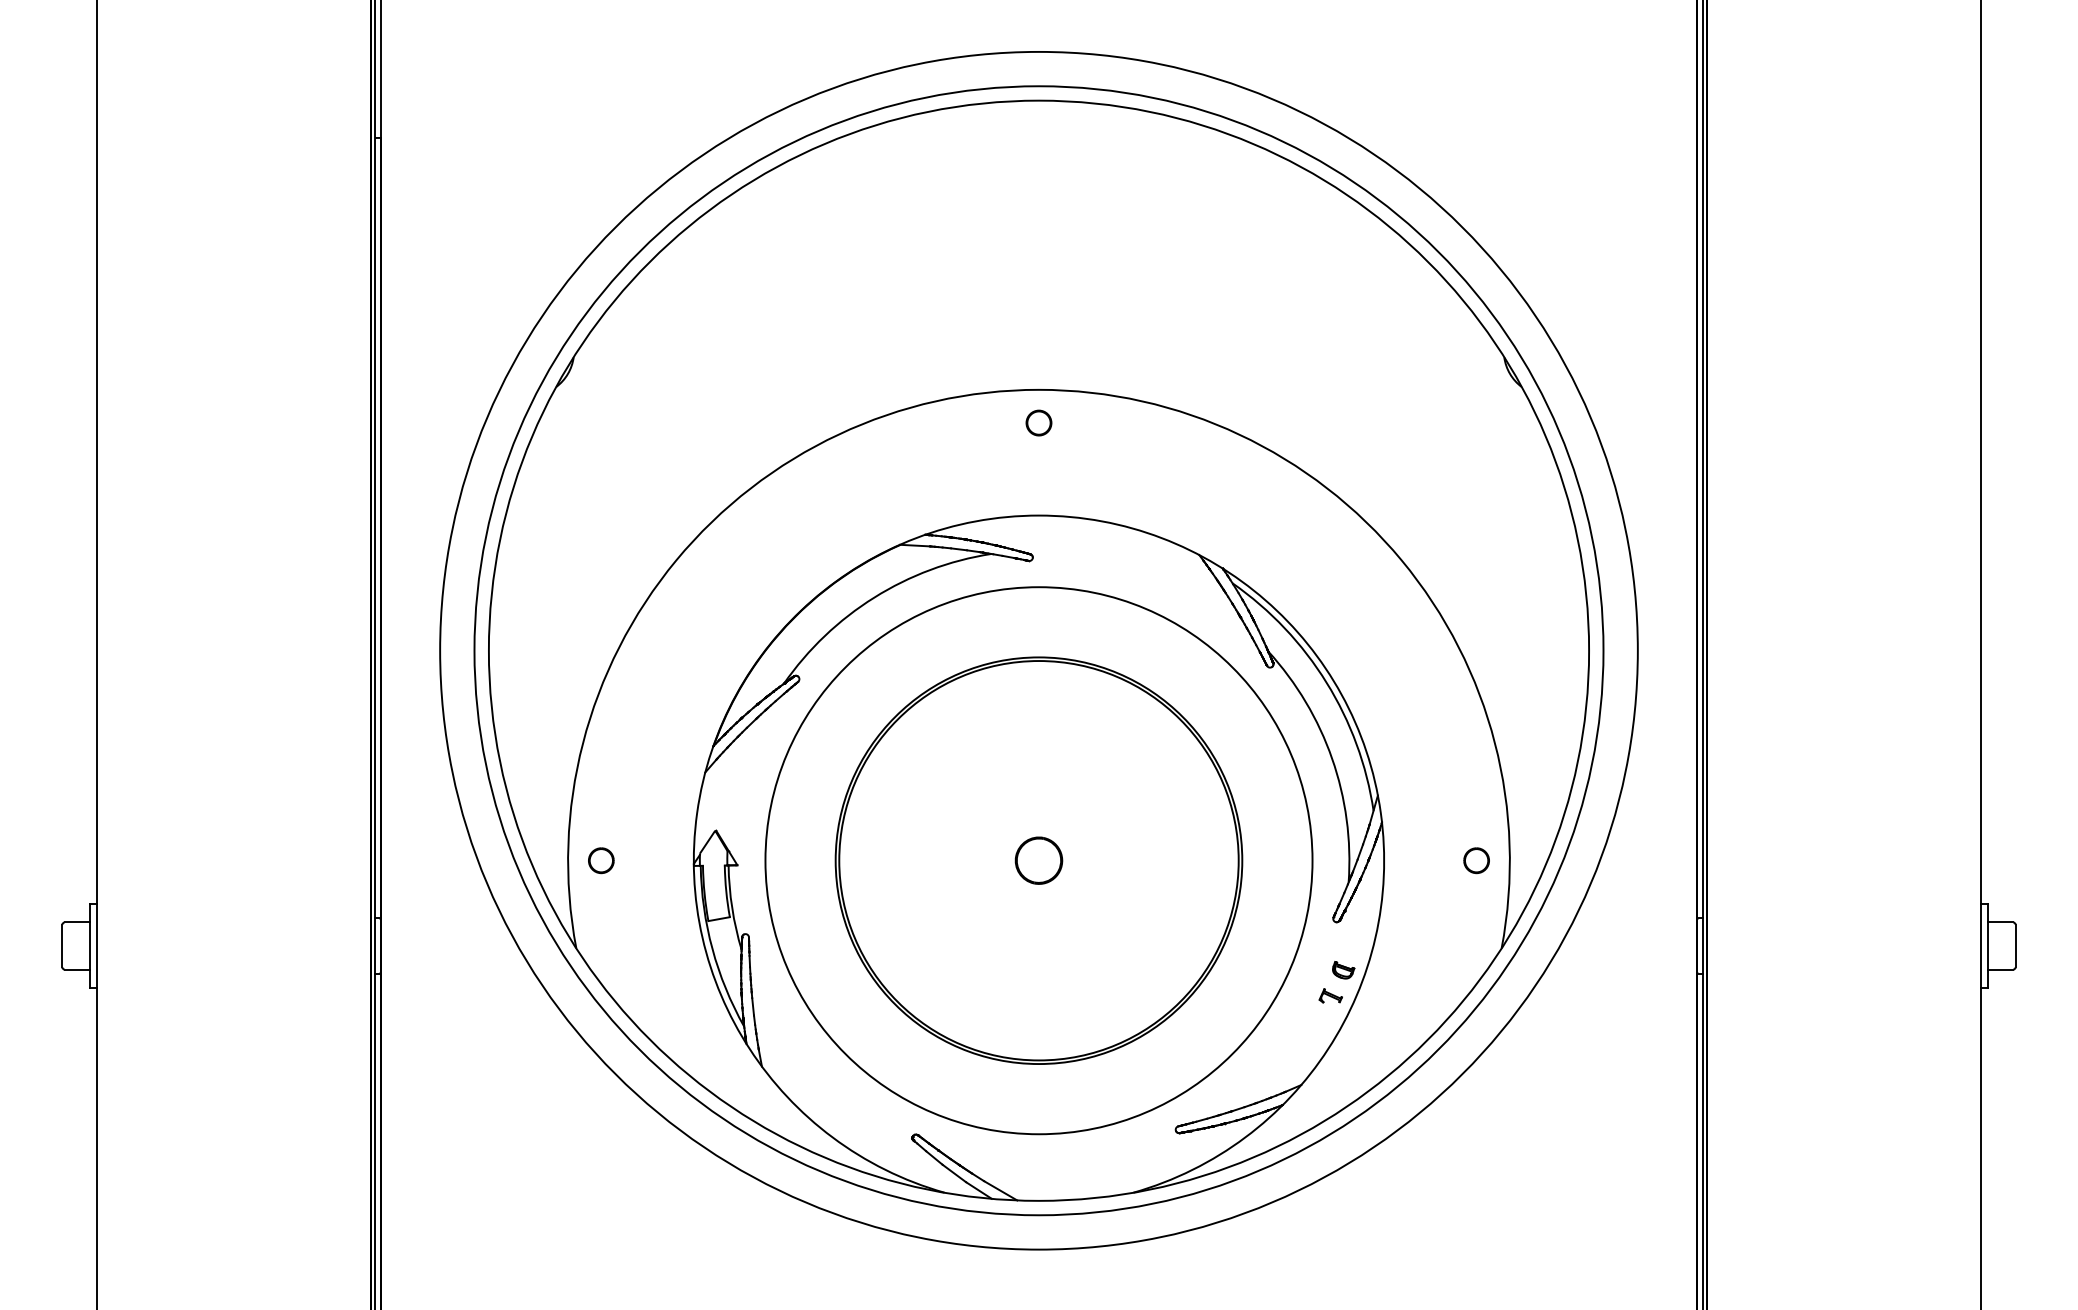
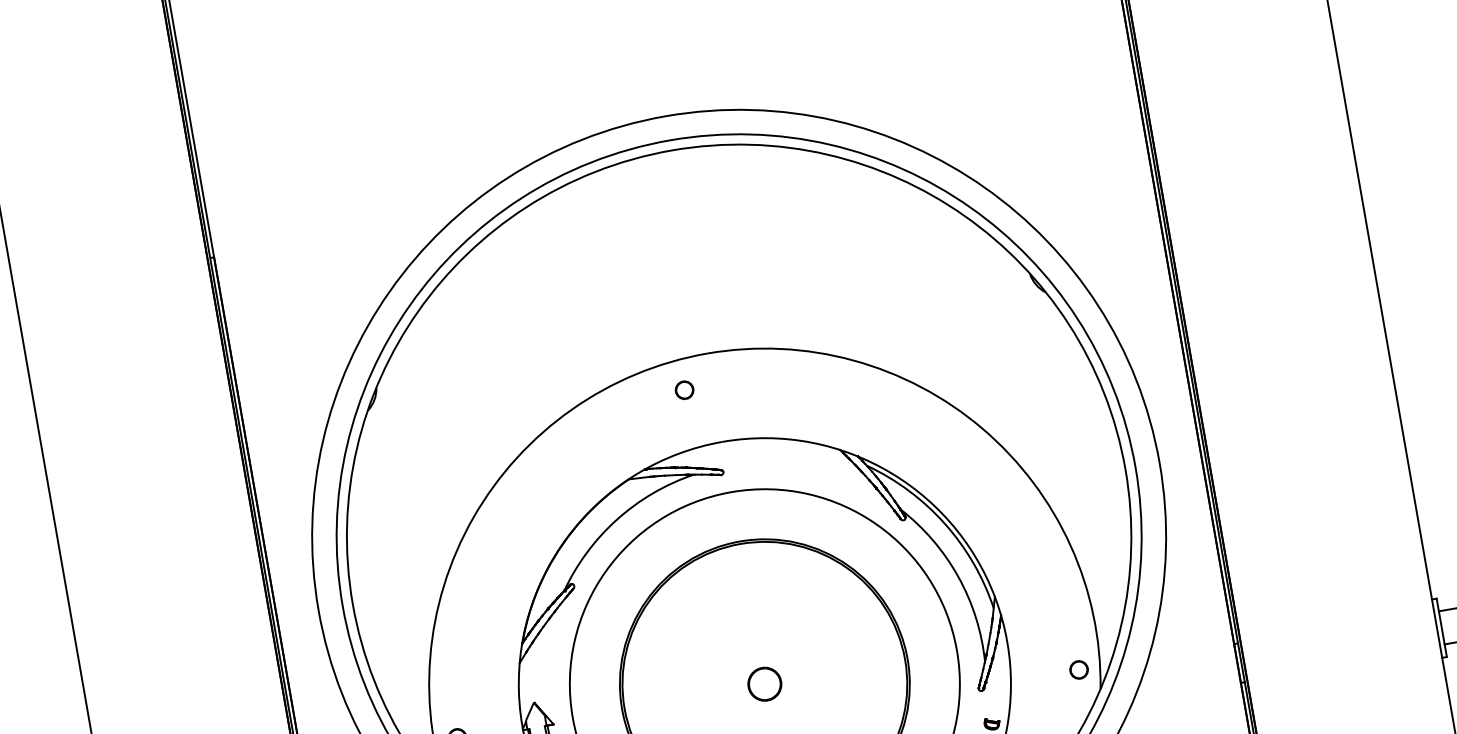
part: (1038, 422) -> (684, 389), moved
part: (1476, 860) -> (1078, 669), moved

